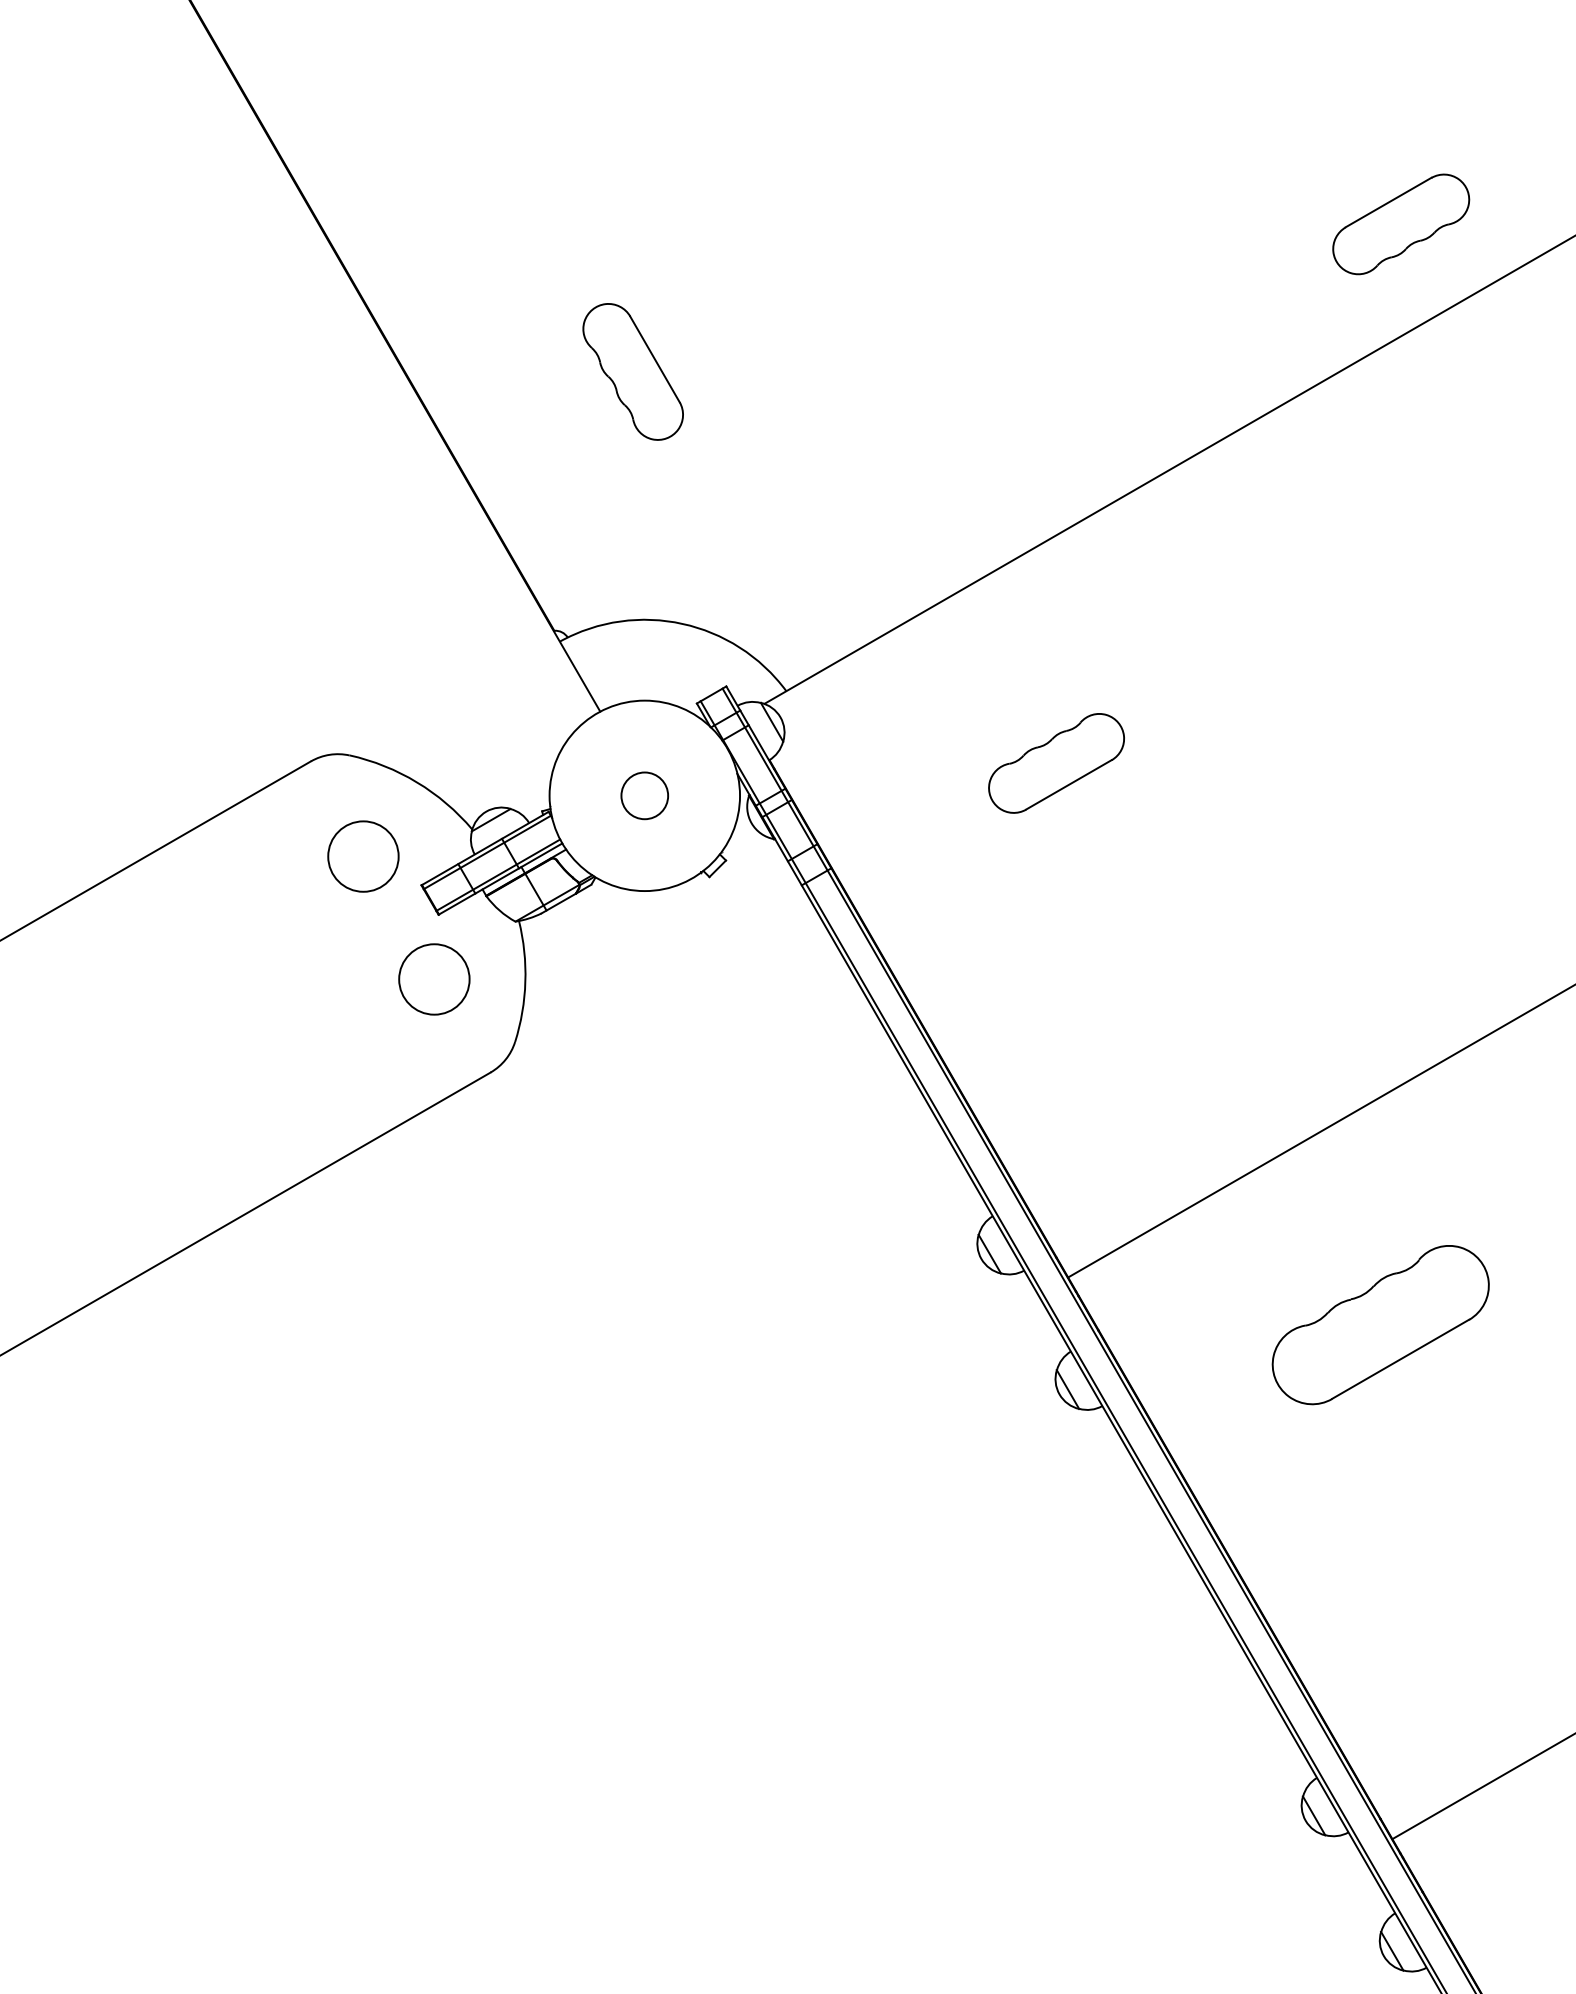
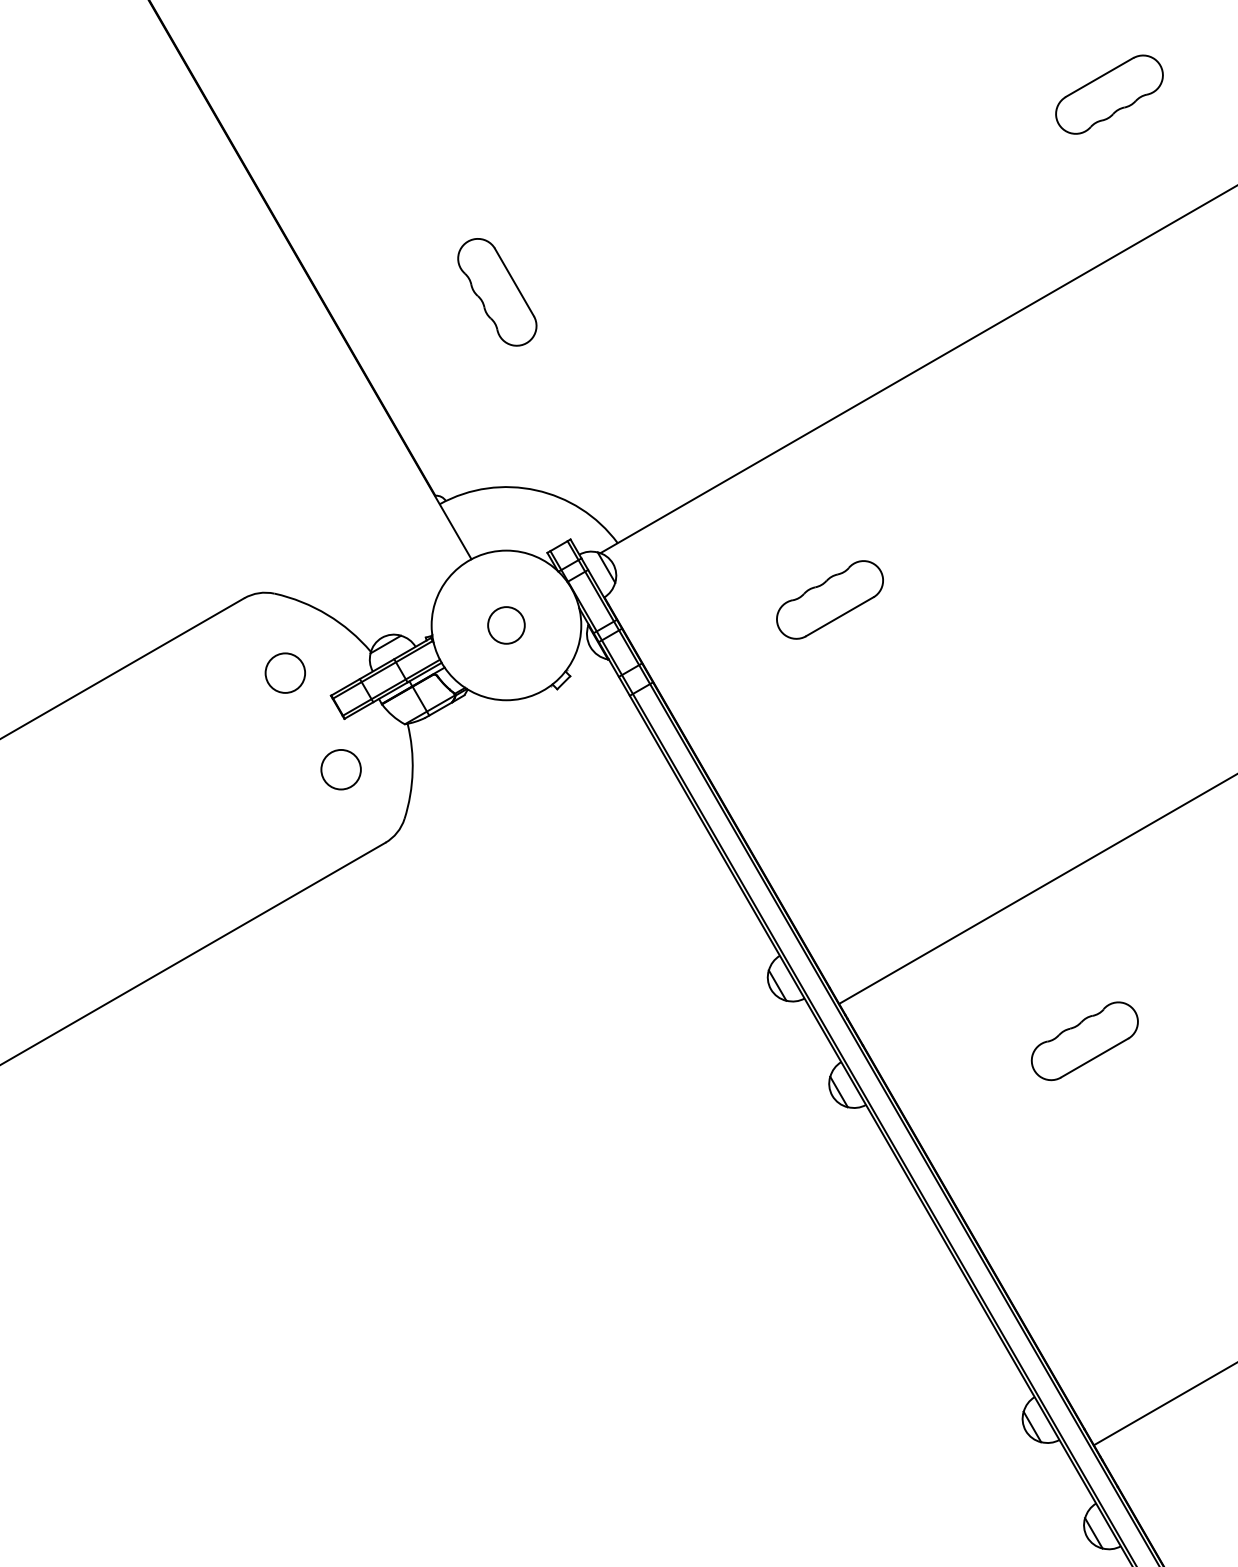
part: (1401, 224) -> (1109, 94), moved
circle: (363, 856) -> (285, 673), size x0.71
circle: (434, 979) -> (341, 769), size x0.71
part: (1380, 1324) -> (1084, 1040), size x0.62

